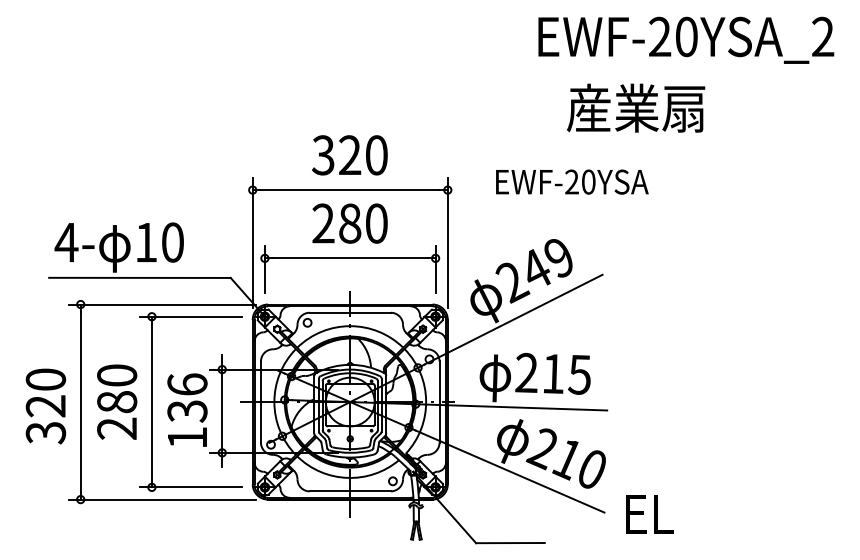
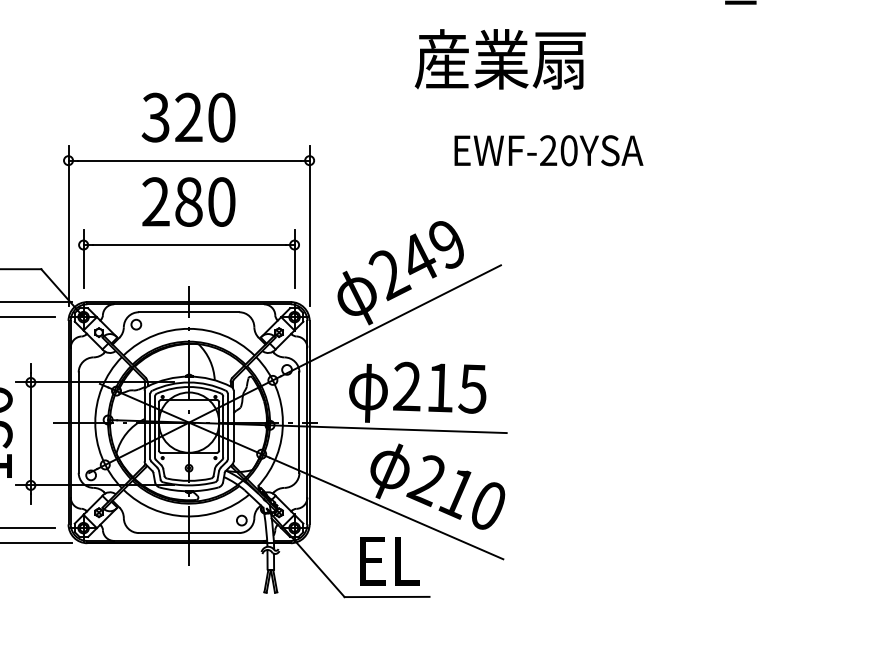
text: (636, 107) -> (500, 58), moved
text: (572, 181) -> (549, 149), moved
text: (649, 514) -> (389, 561), moved

